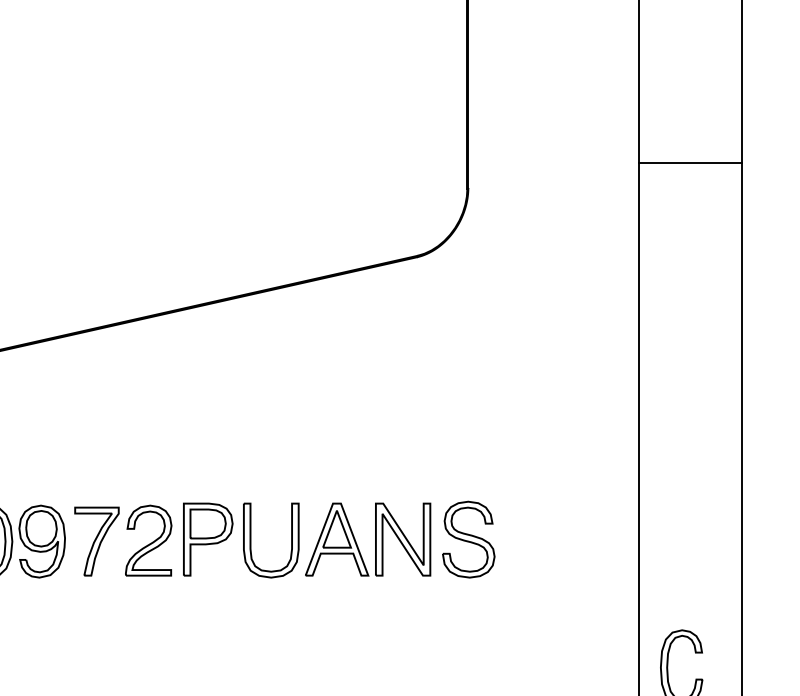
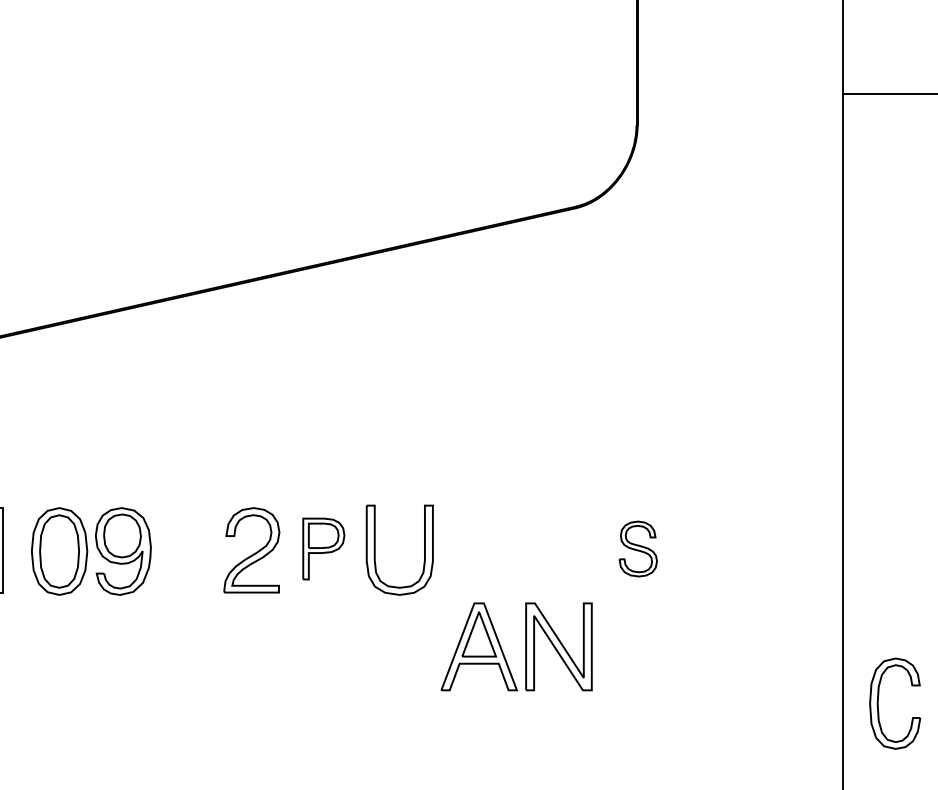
part: (208, 539) -> (324, 548), size x0.7
part: (375, 539) -> (525, 646), moved
part: (468, 539) -> (637, 548), size x0.6
part: (96, 541) -> (188, 551), removed

